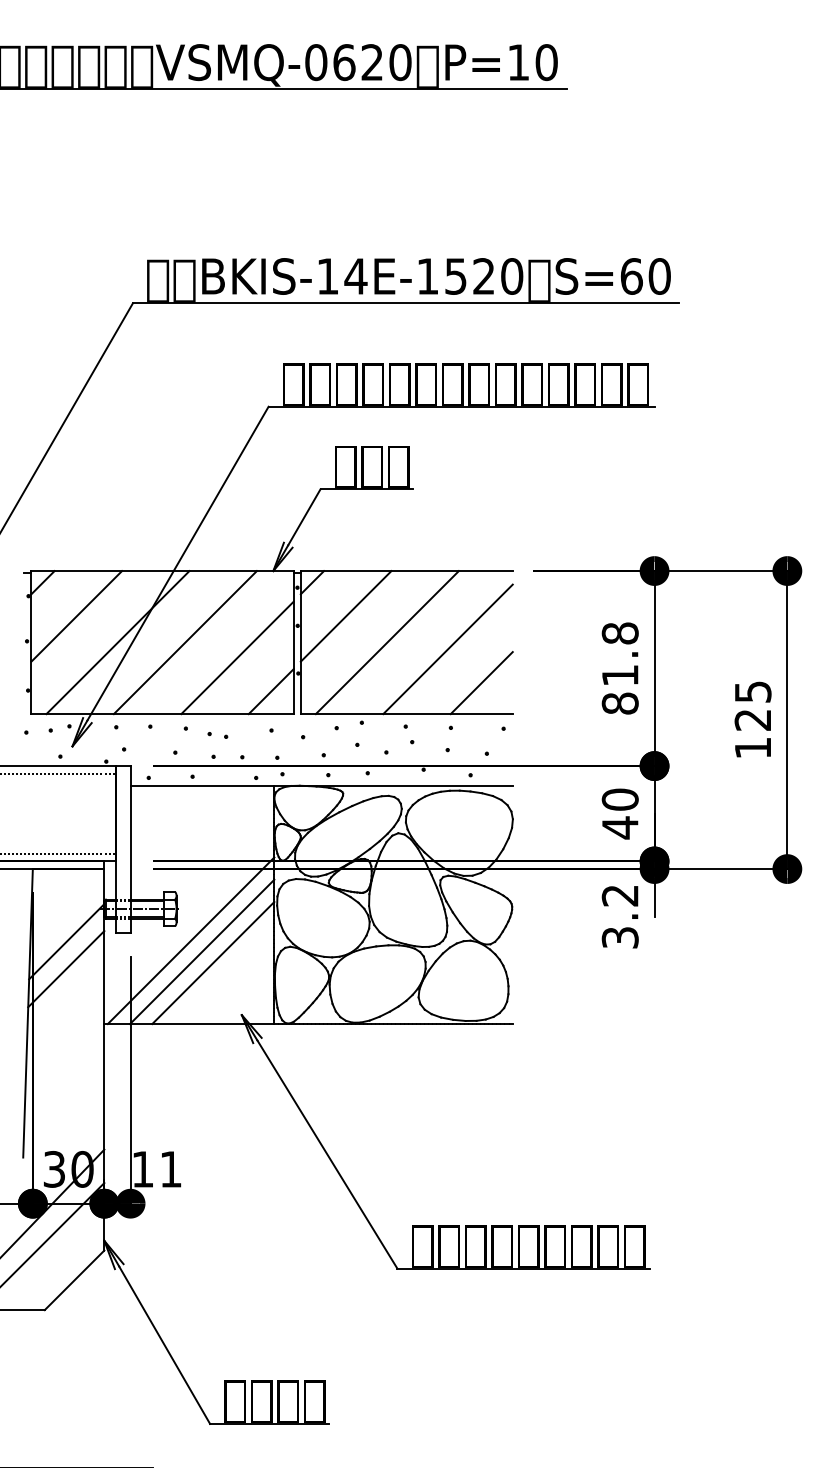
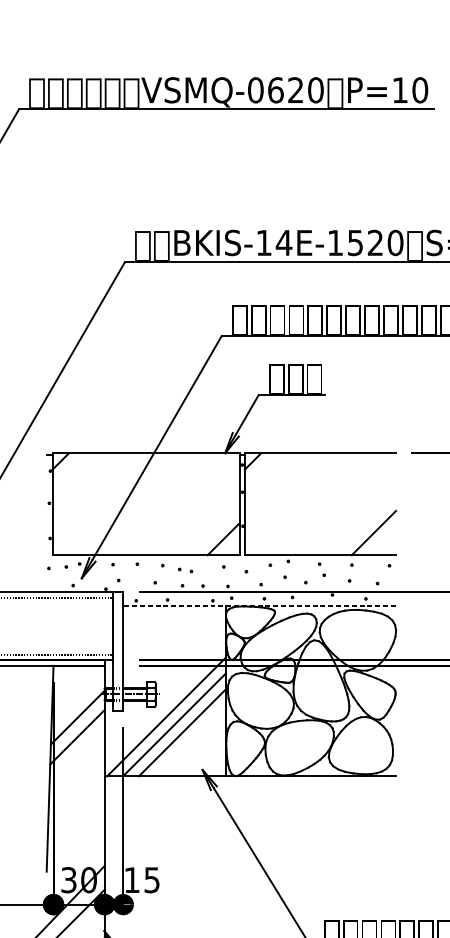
line: (76, 616) -> (84, 485), removed
line: (345, 616) -> (276, 485), removed
line: (117, 642) -> (113, 504), removed
line: (184, 642) -> (161, 504), removed
line: (386, 642) -> (305, 504), removed
line: (447, 649) -> (349, 509), removed
line: (237, 657) -> (199, 514), removed
line: (321, 785) -> (259, 606), solid -> dashed
text: (170, 1169) -> (151, 880), 11 -> 15

